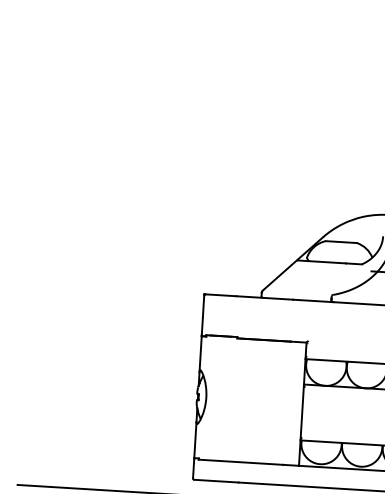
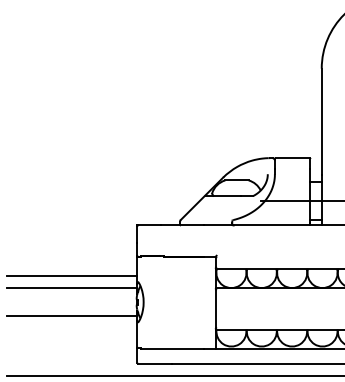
line: (113, 357) -> (72, 276), added
line: (112, 373) -> (72, 288), added
line: (109, 410) -> (72, 316), added

